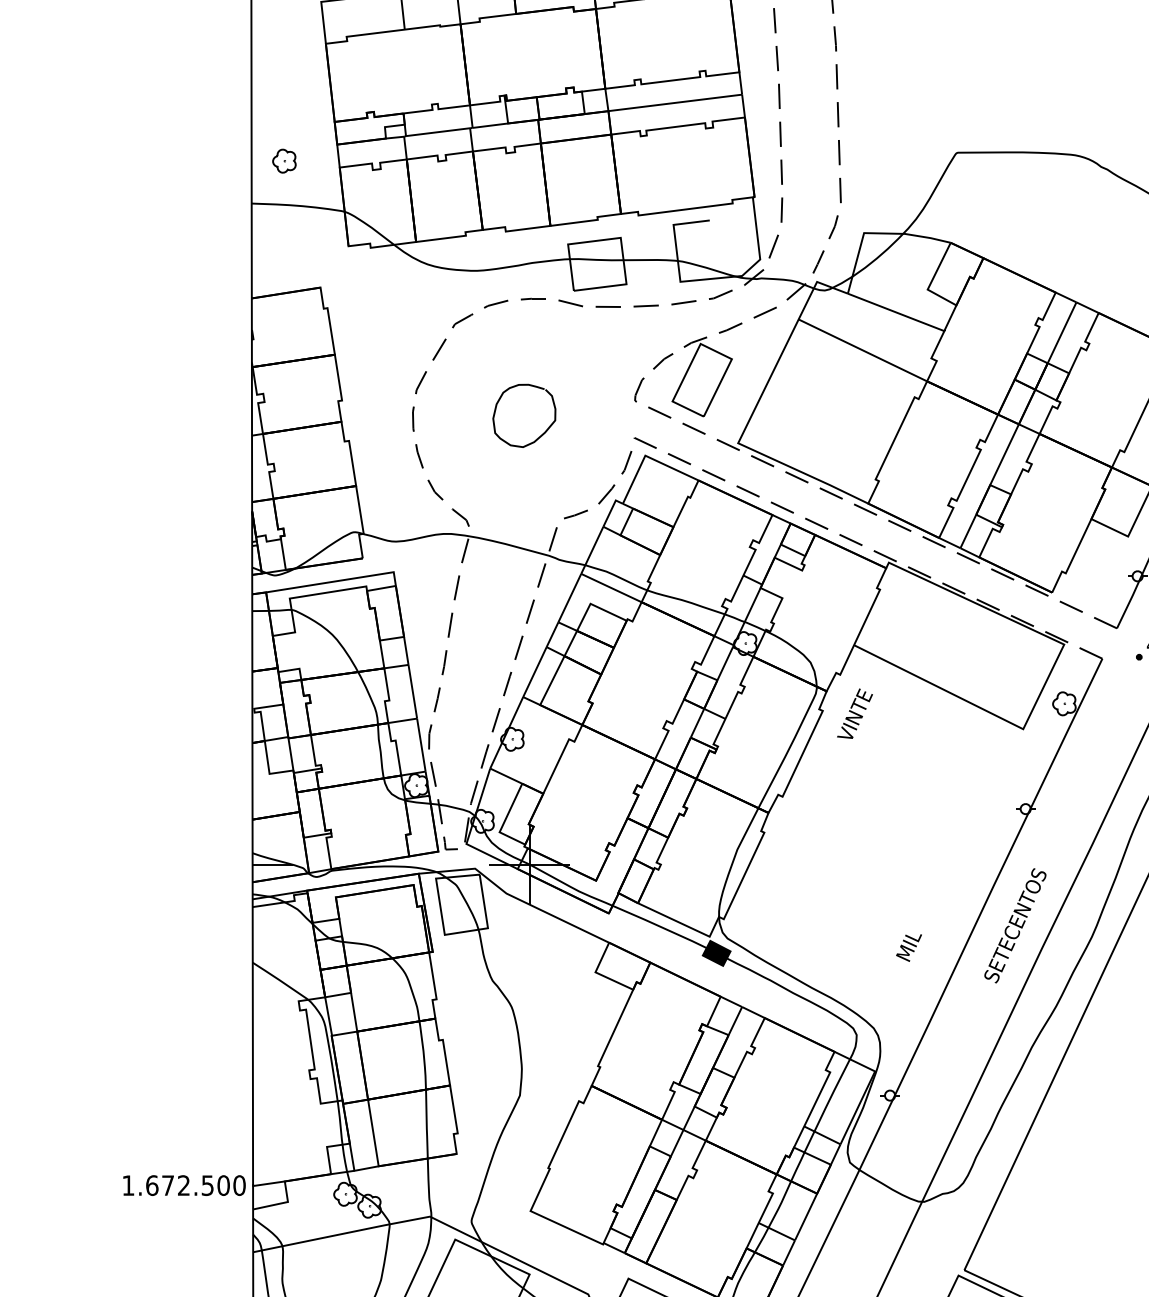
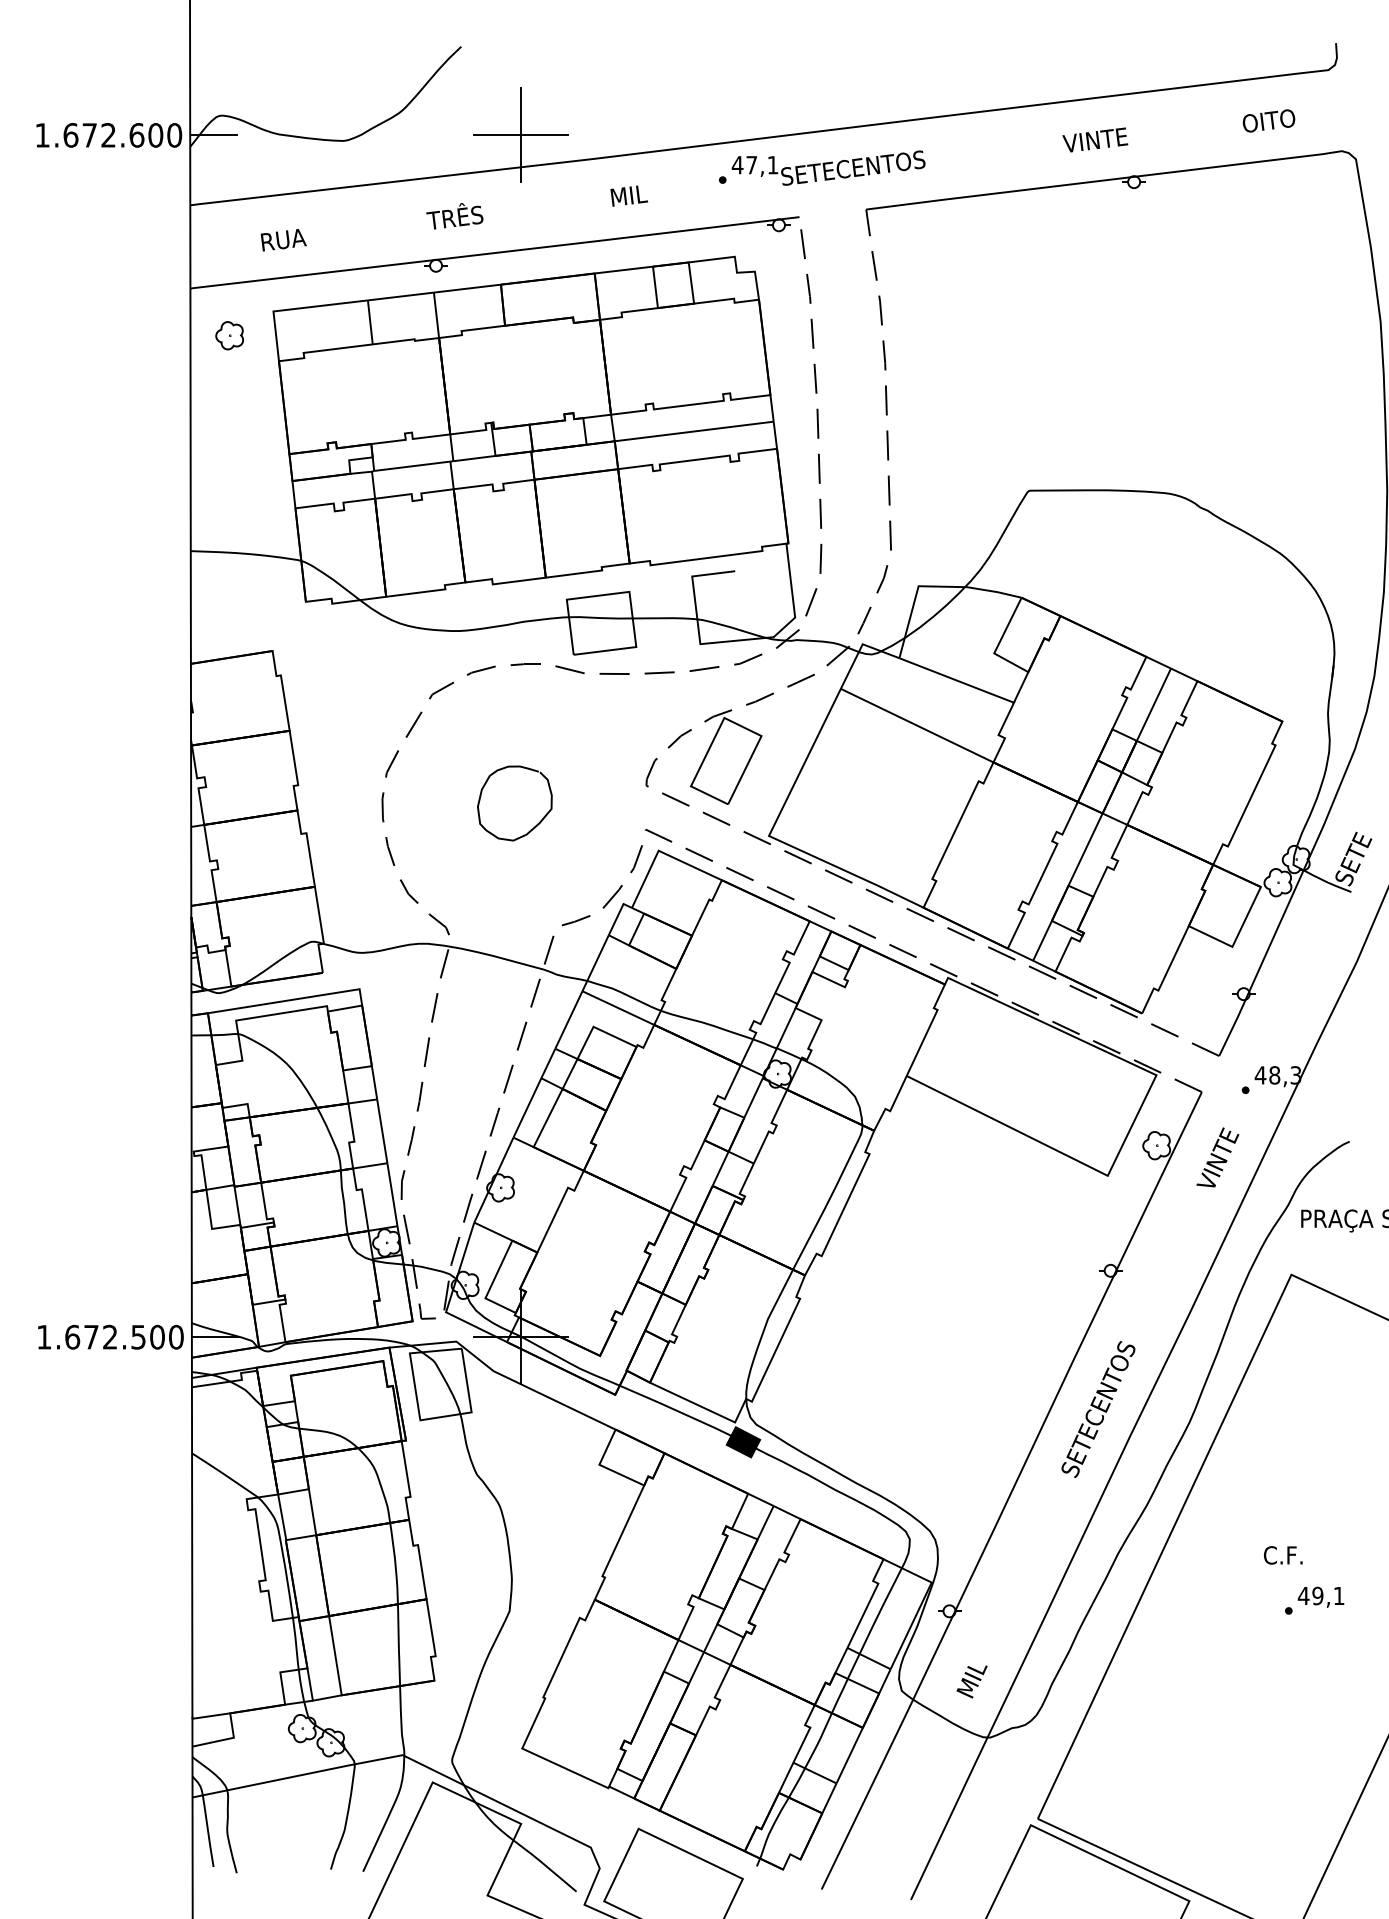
part: (284, 160) -> (229, 335), moved
text: (854, 713) -> (1217, 1157), moved
text: (908, 947) -> (971, 1681), moved
text: (184, 1184) -> (110, 1336), moved

